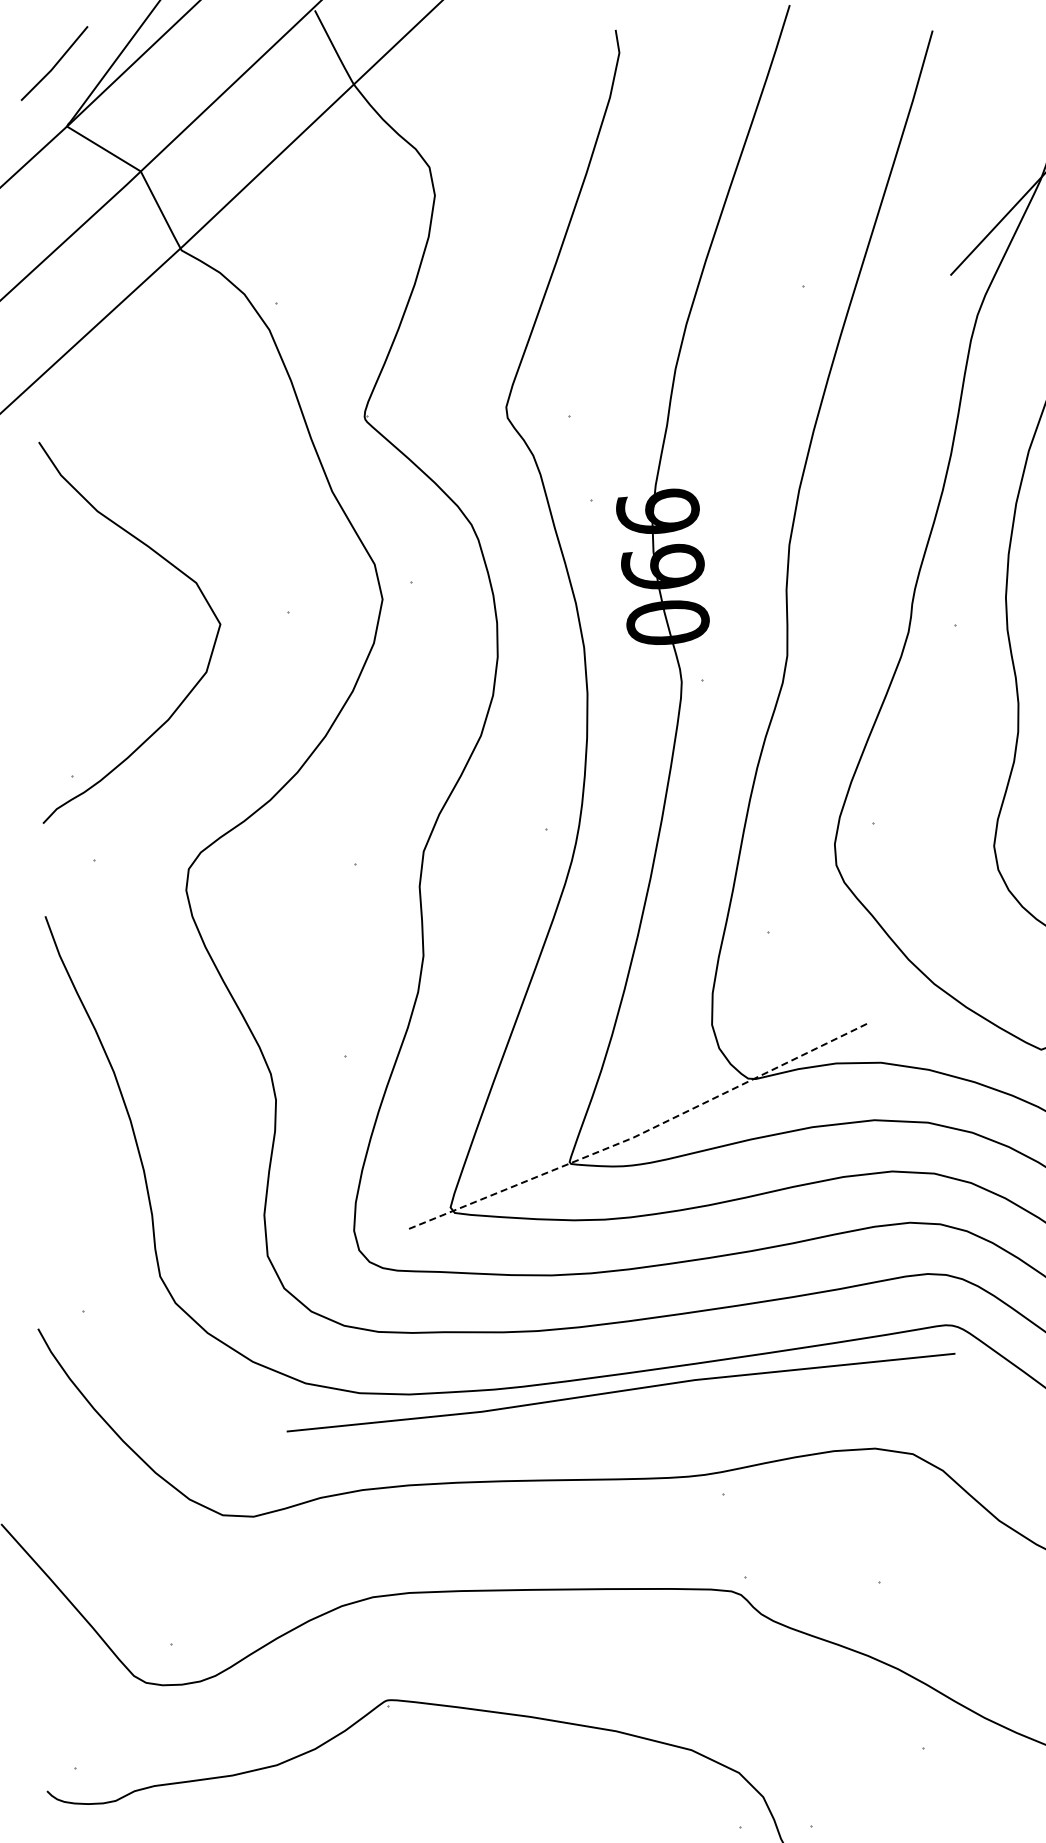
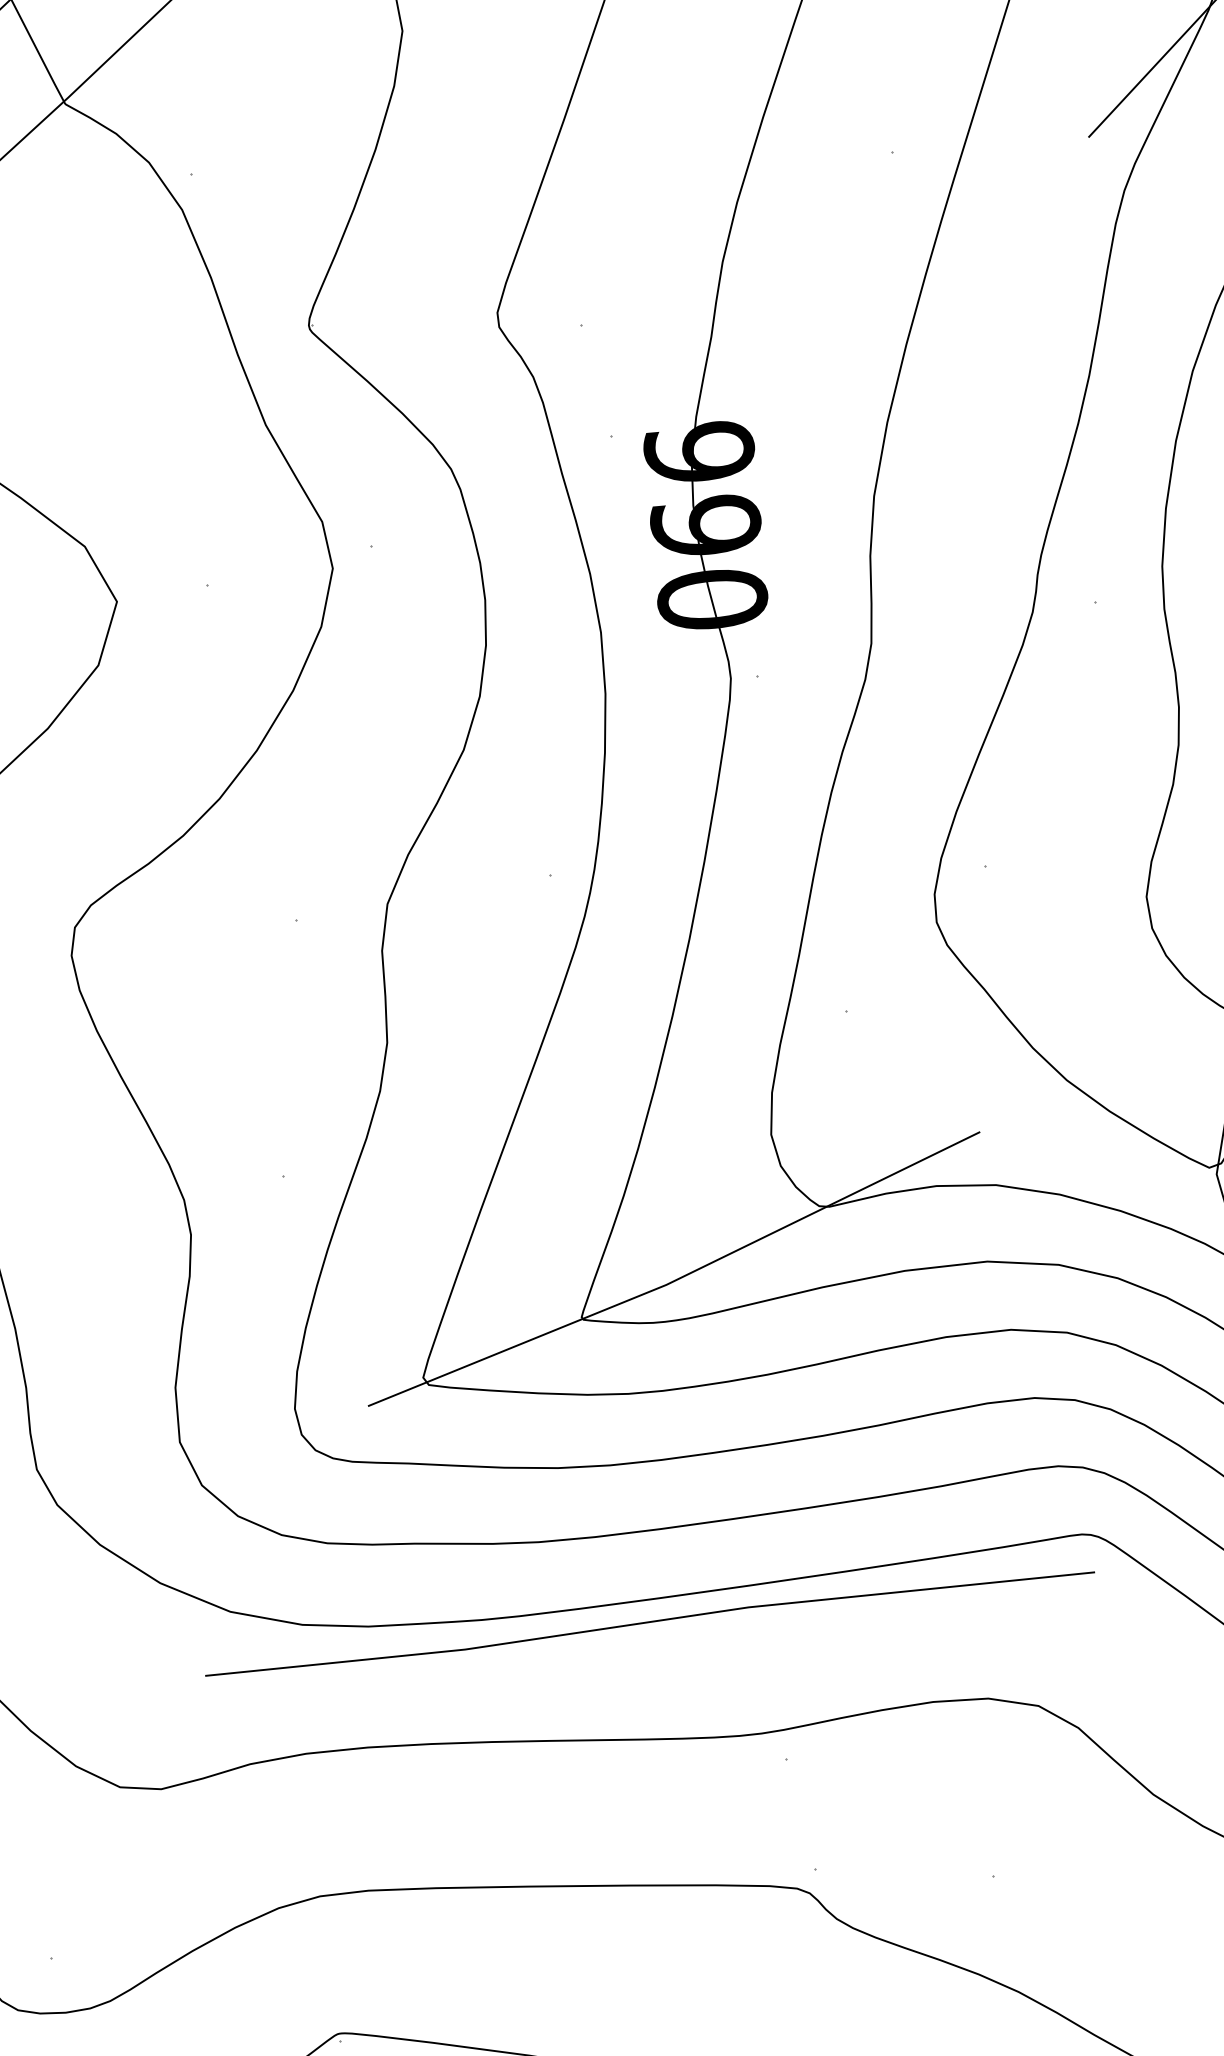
line: (642, 1133) -> (678, 1279), dashed -> solid

